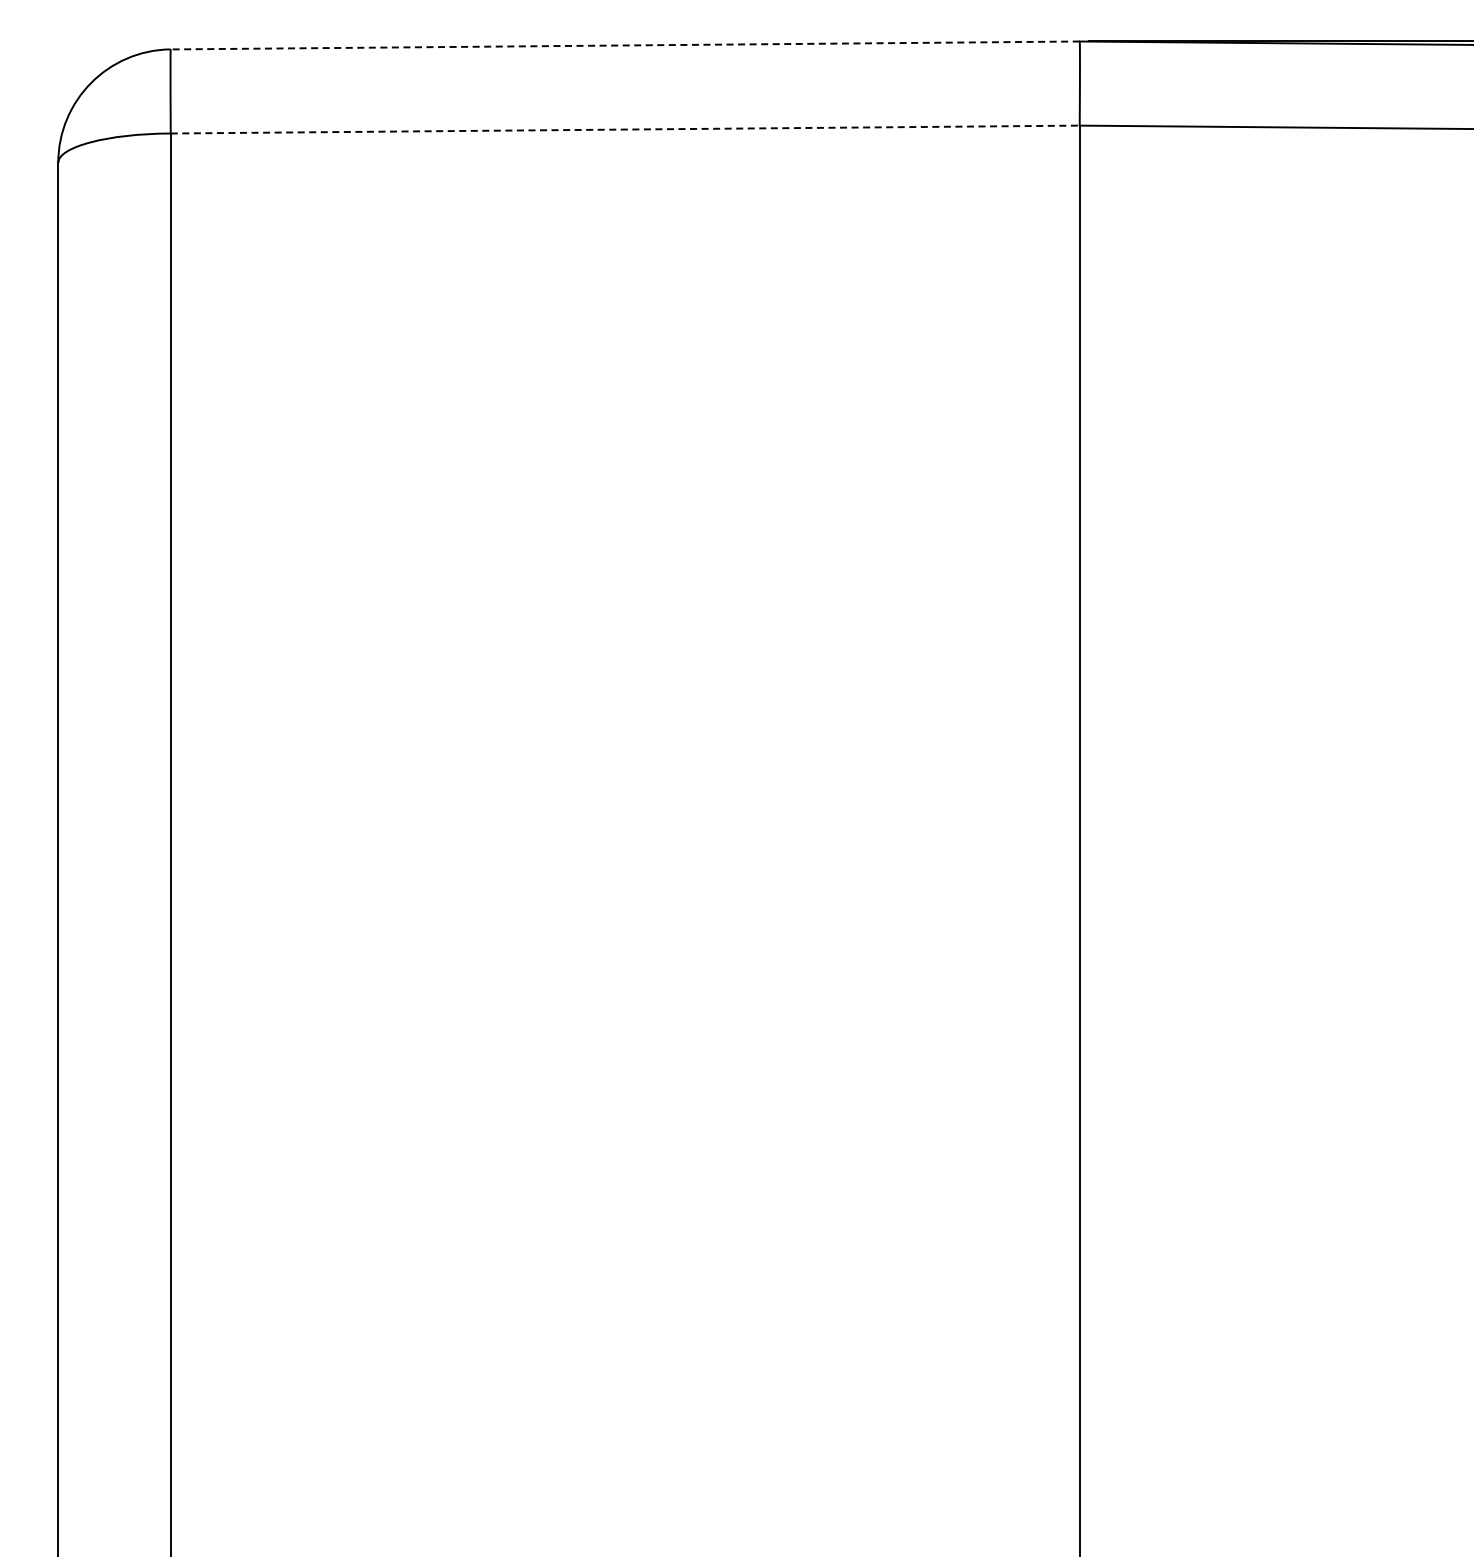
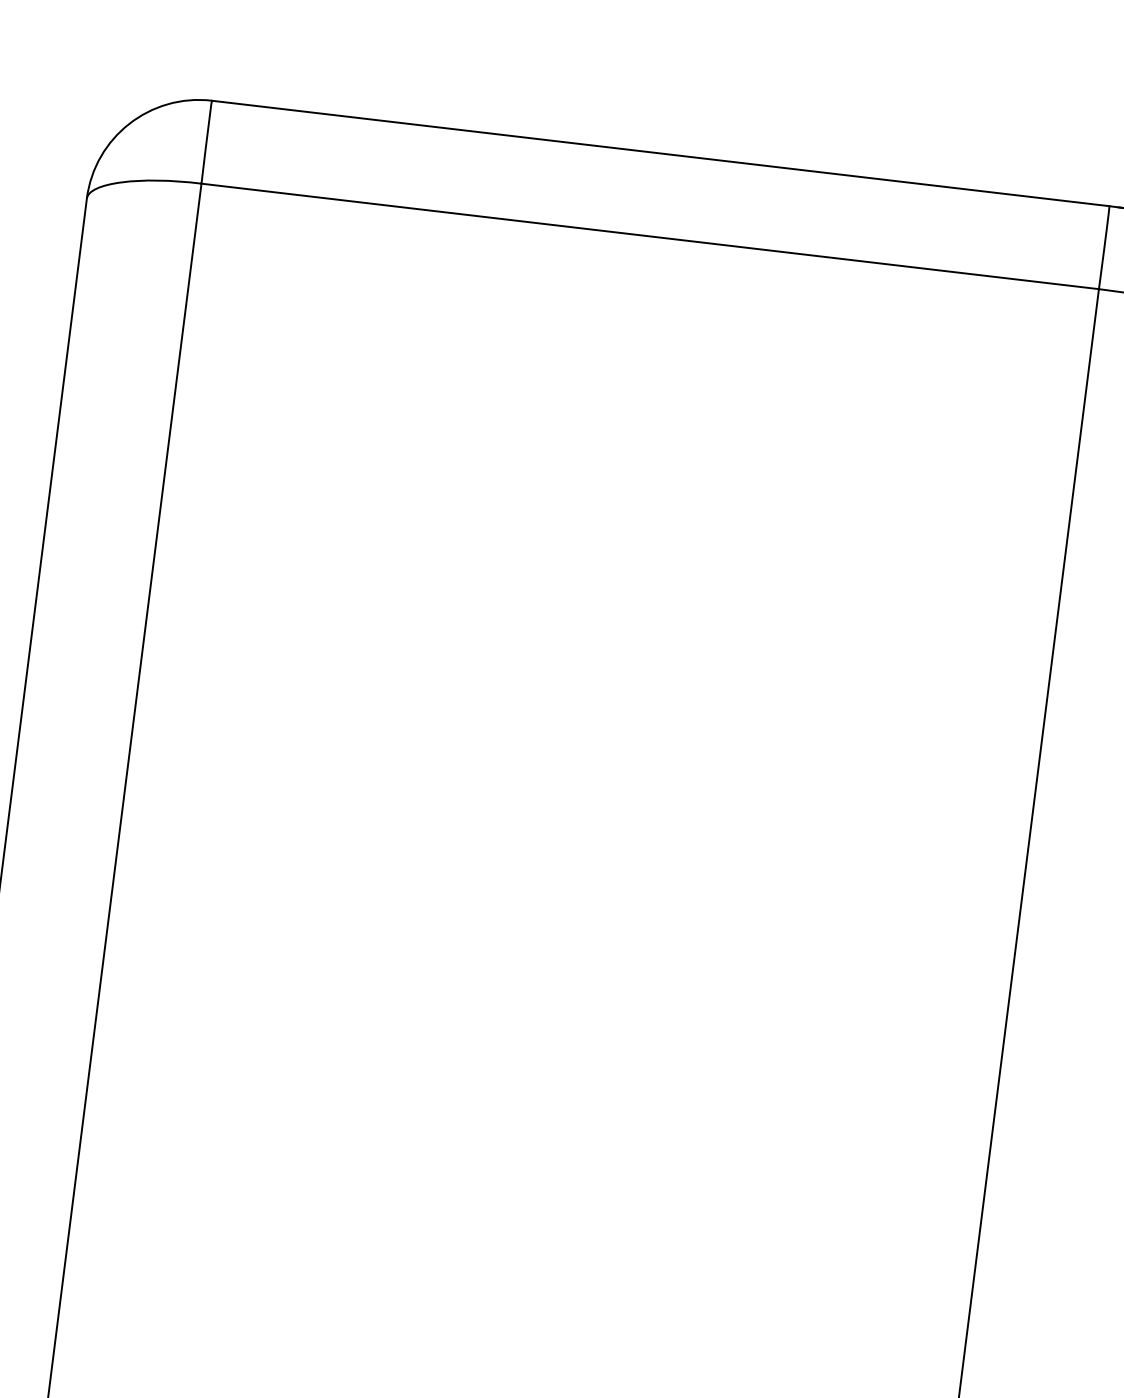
line: (624, 45) -> (659, 153), dashed -> solid
line: (625, 129) -> (650, 236), dashed -> solid

